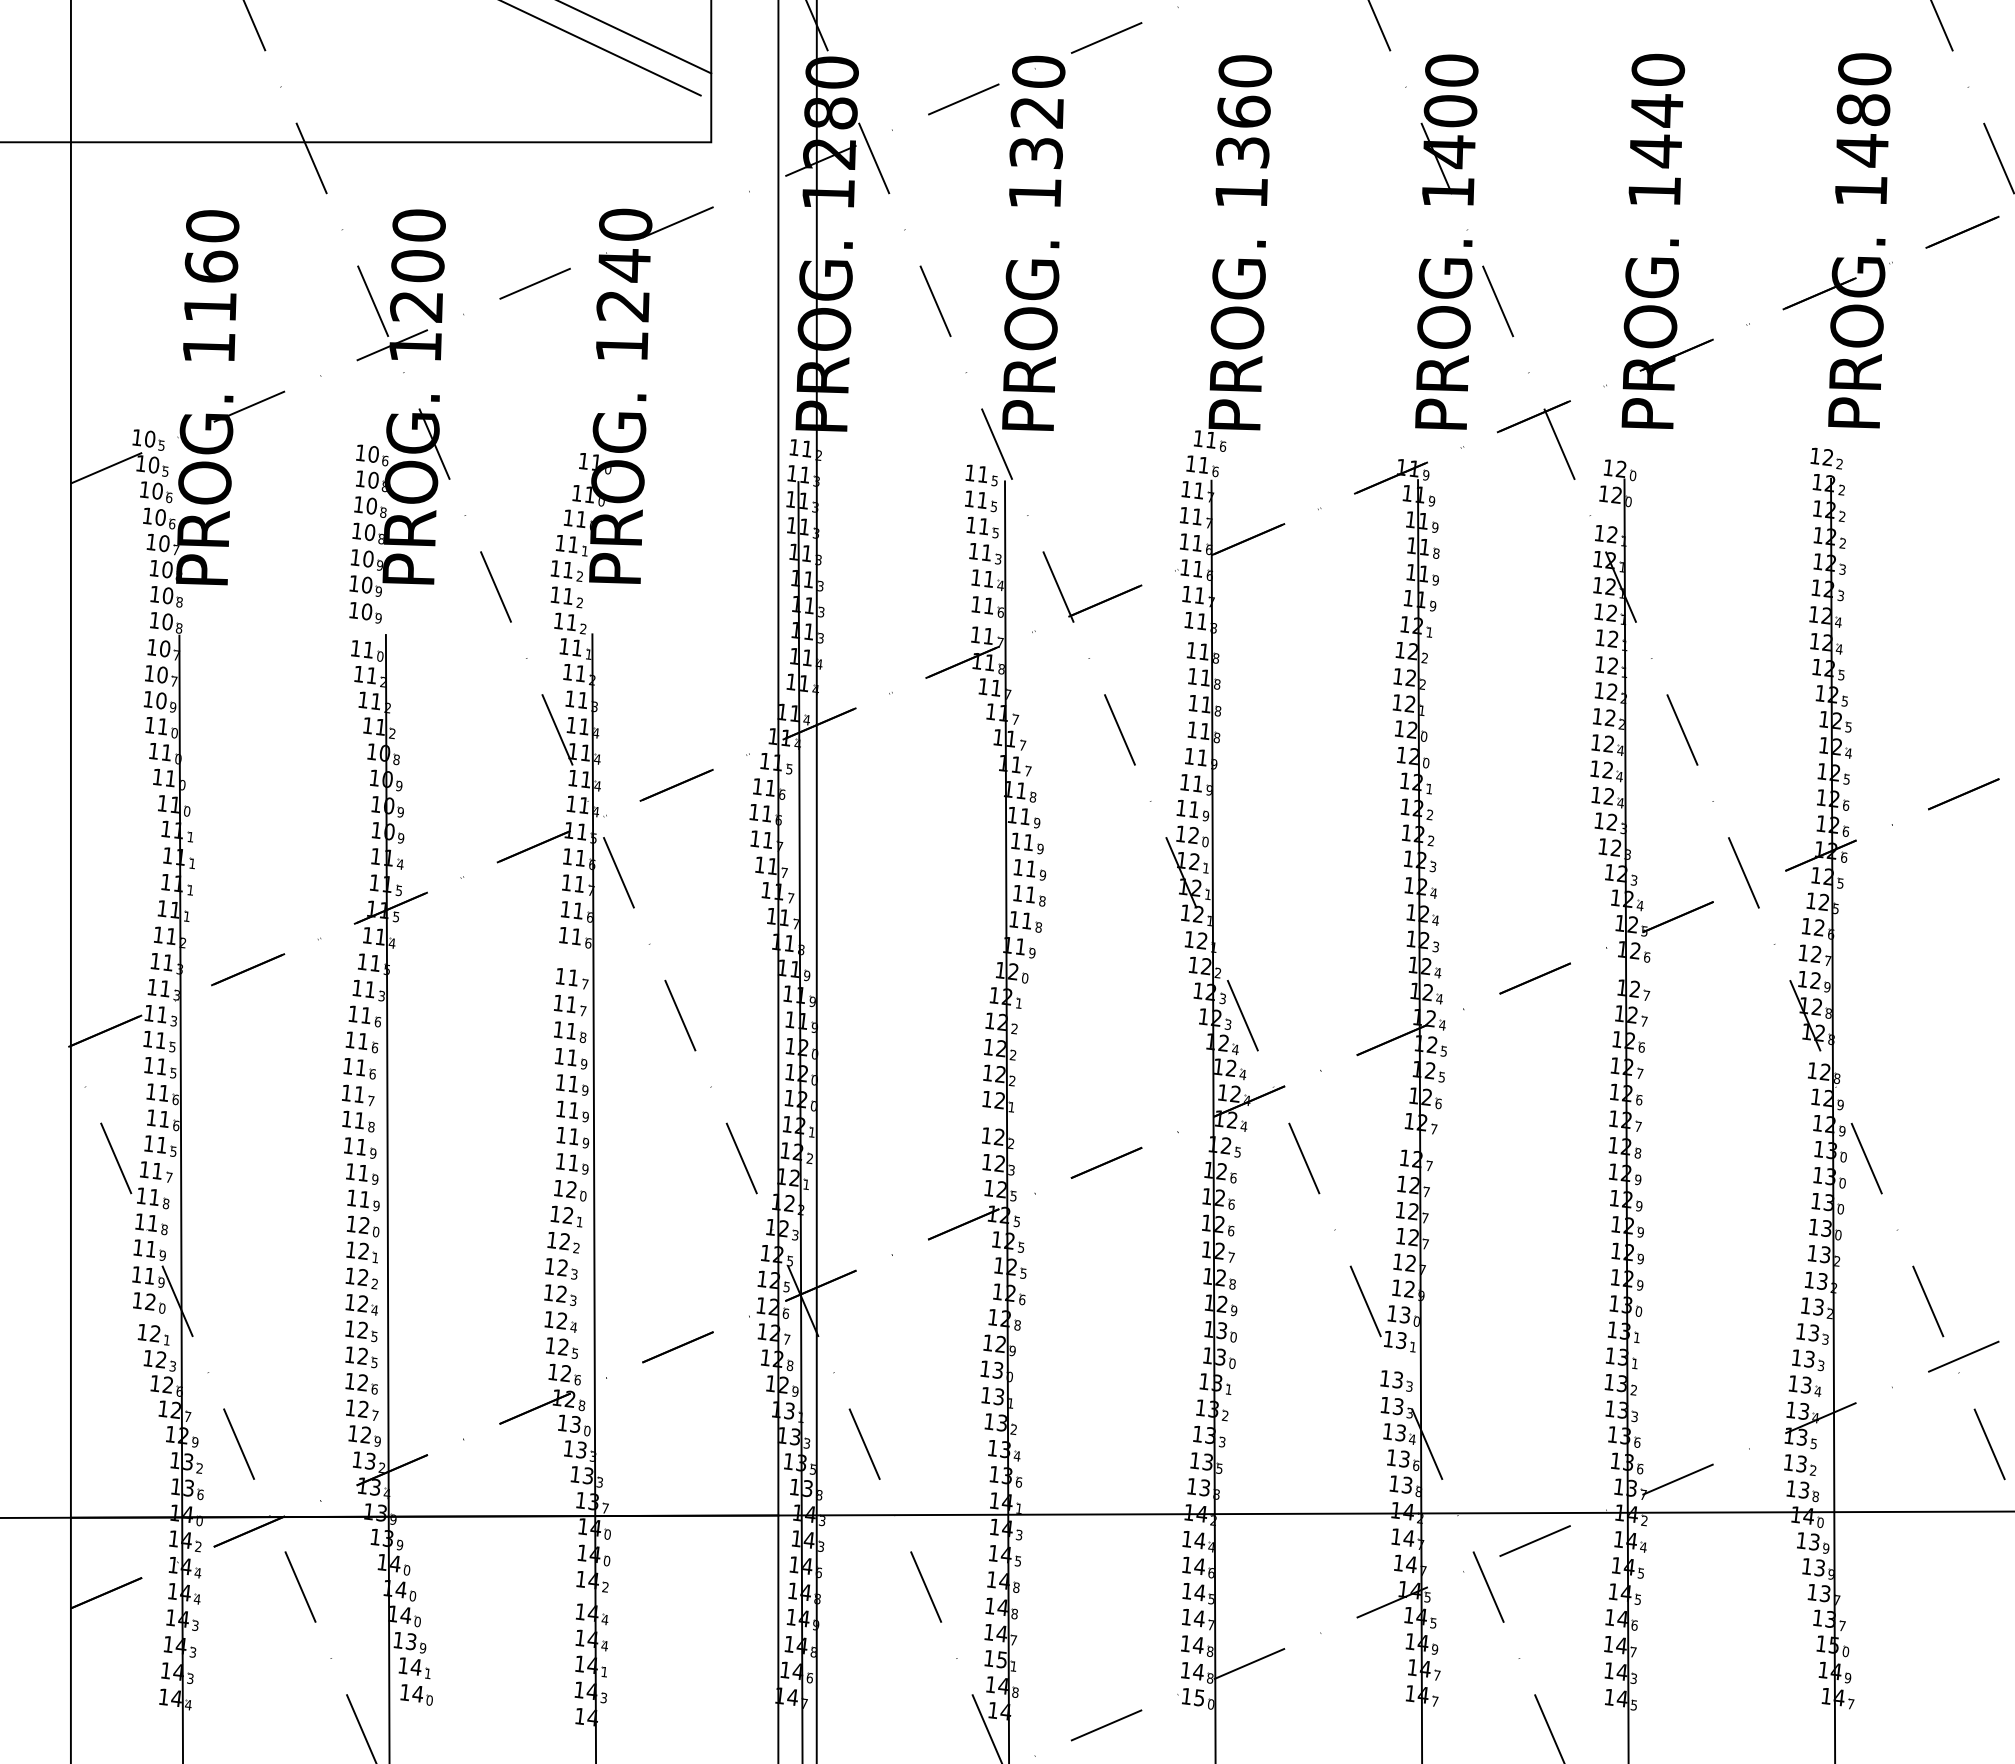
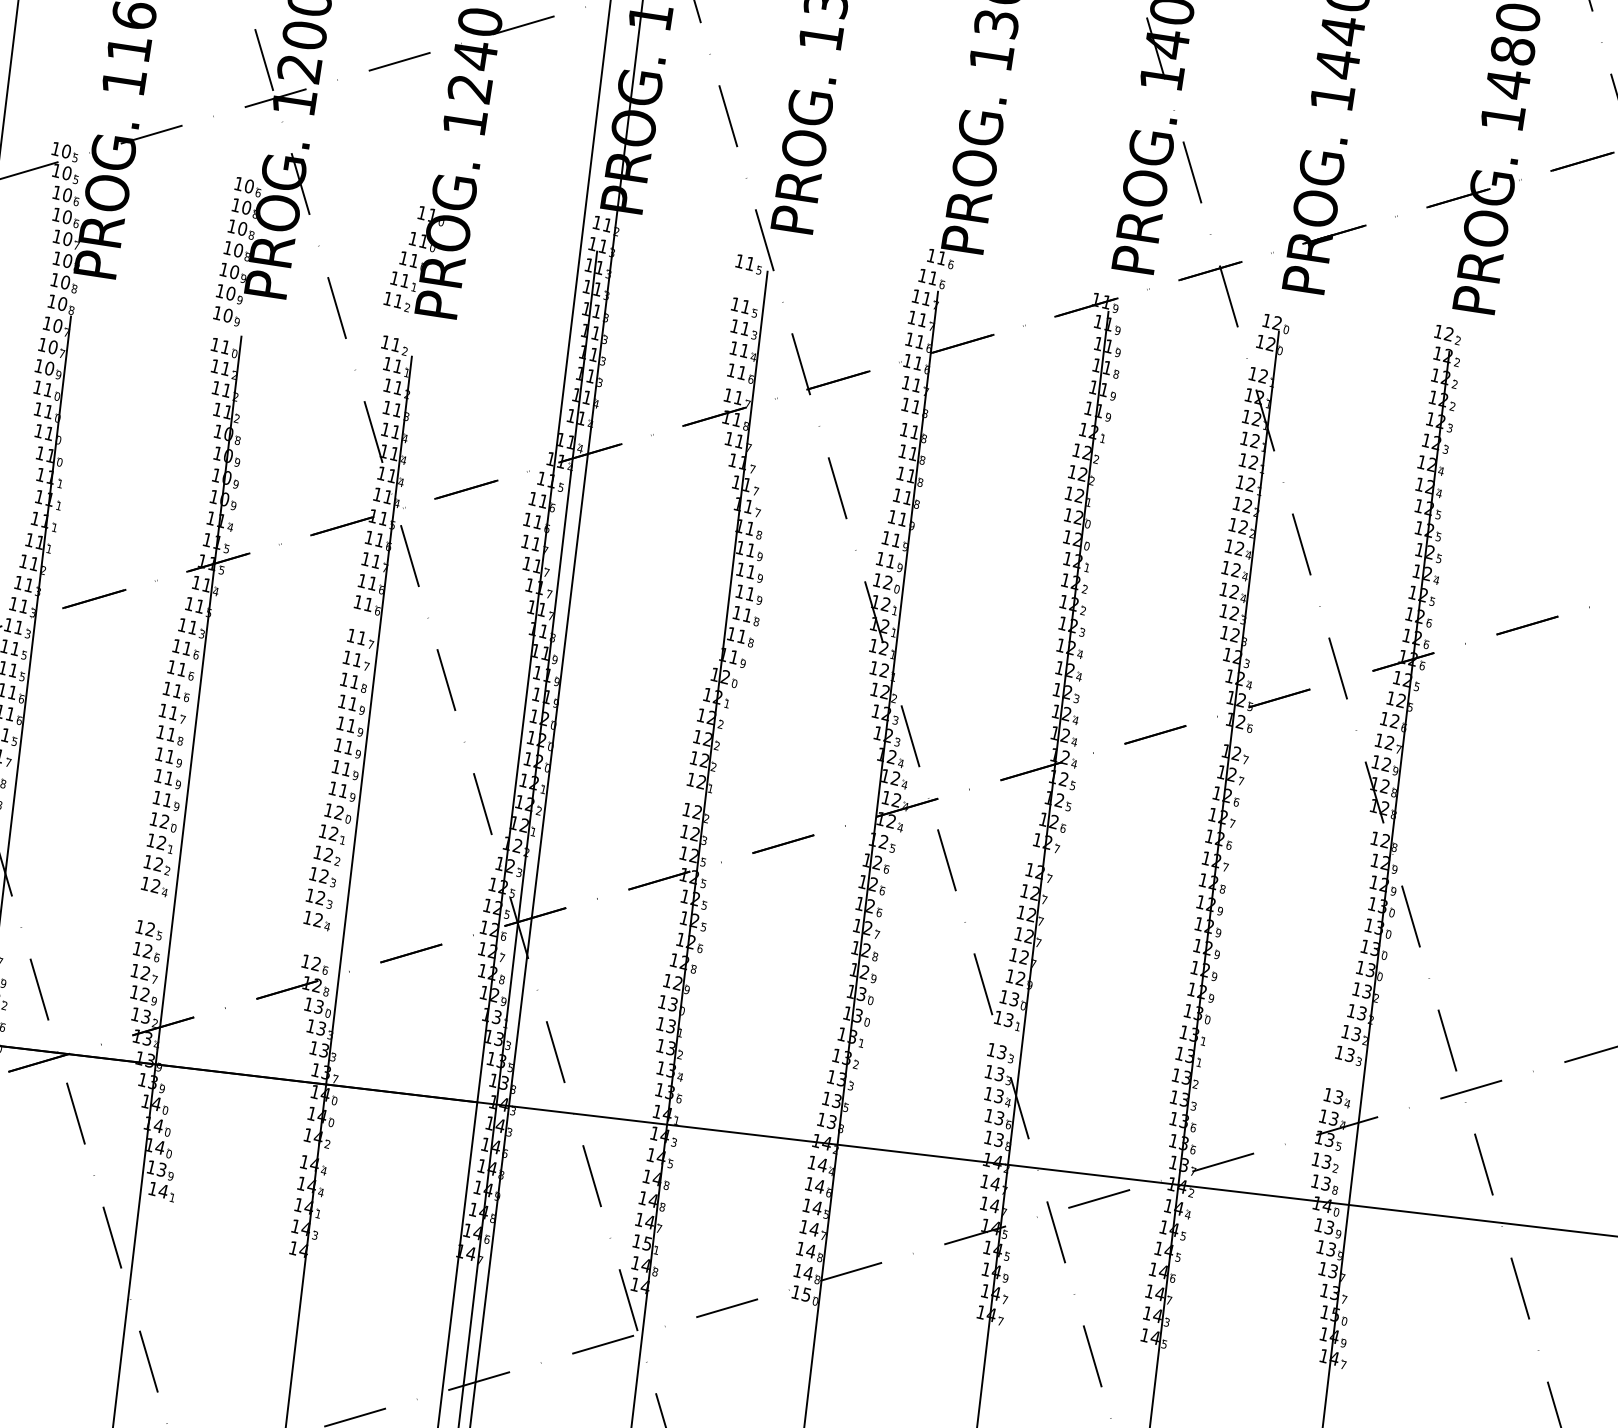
part: (980, 501) -> (745, 285), removed
part: (566, 597) -> (394, 323), removed
part: (361, 1331) -> (151, 908), removed
part: (561, 1347) -> (315, 942), removed
part: (1808, 1360) -> (1342, 1077), removed
part: (416, 1694) -> (160, 1213), removed

